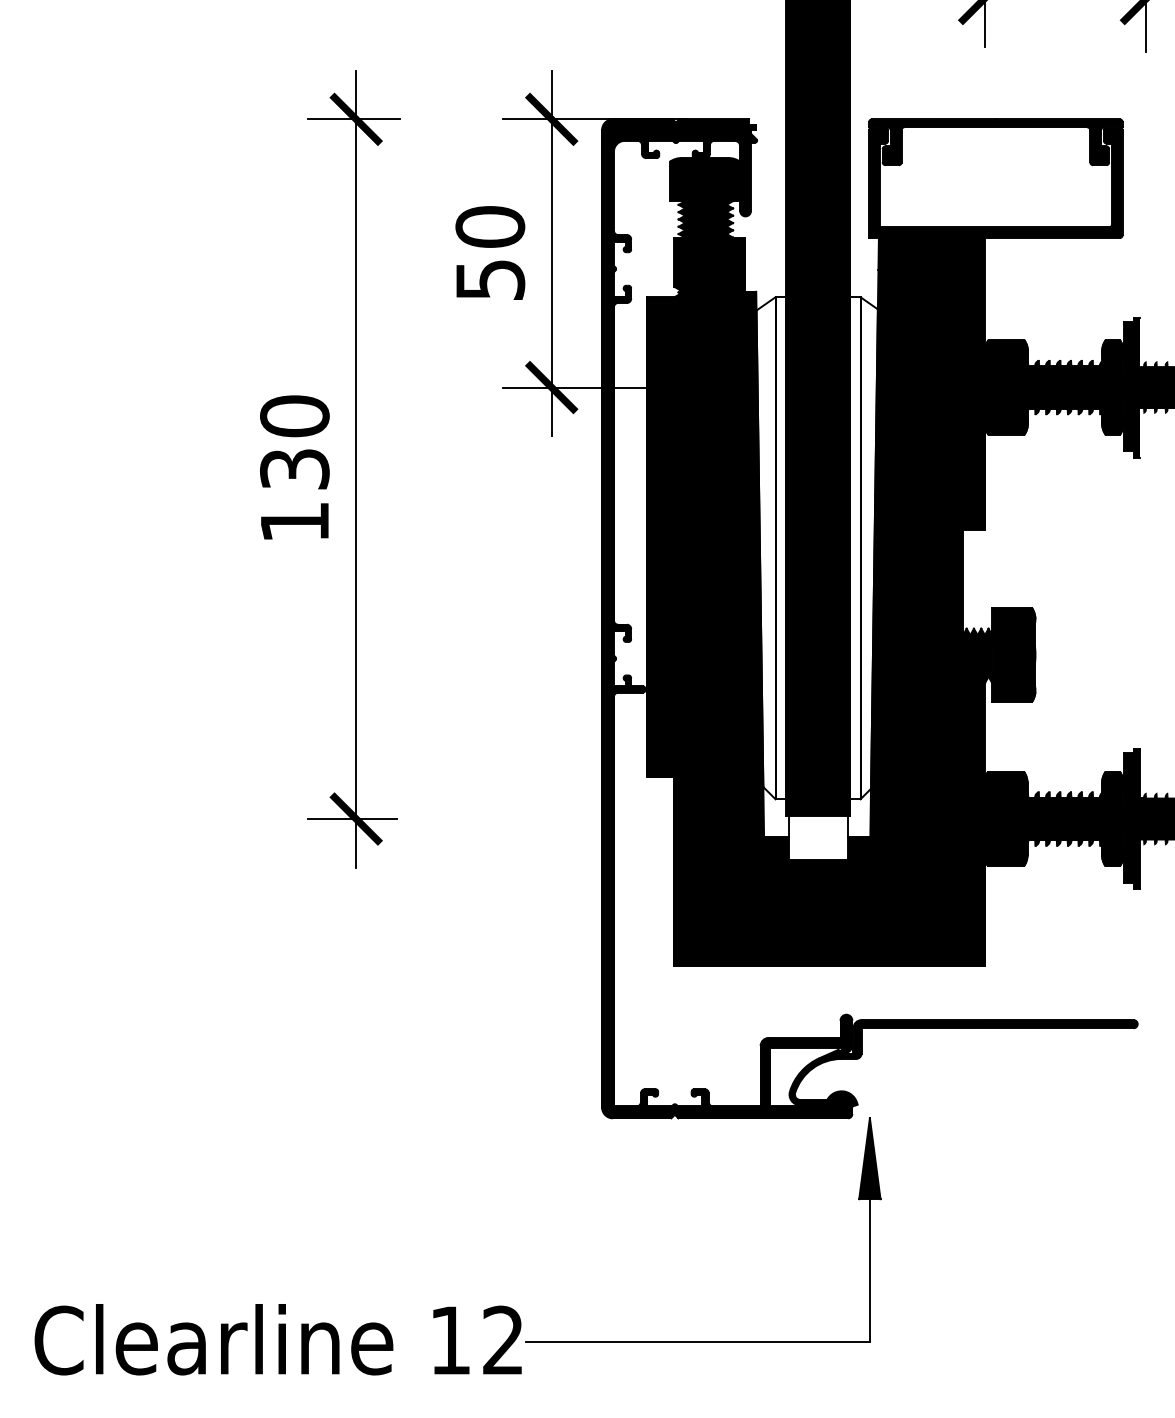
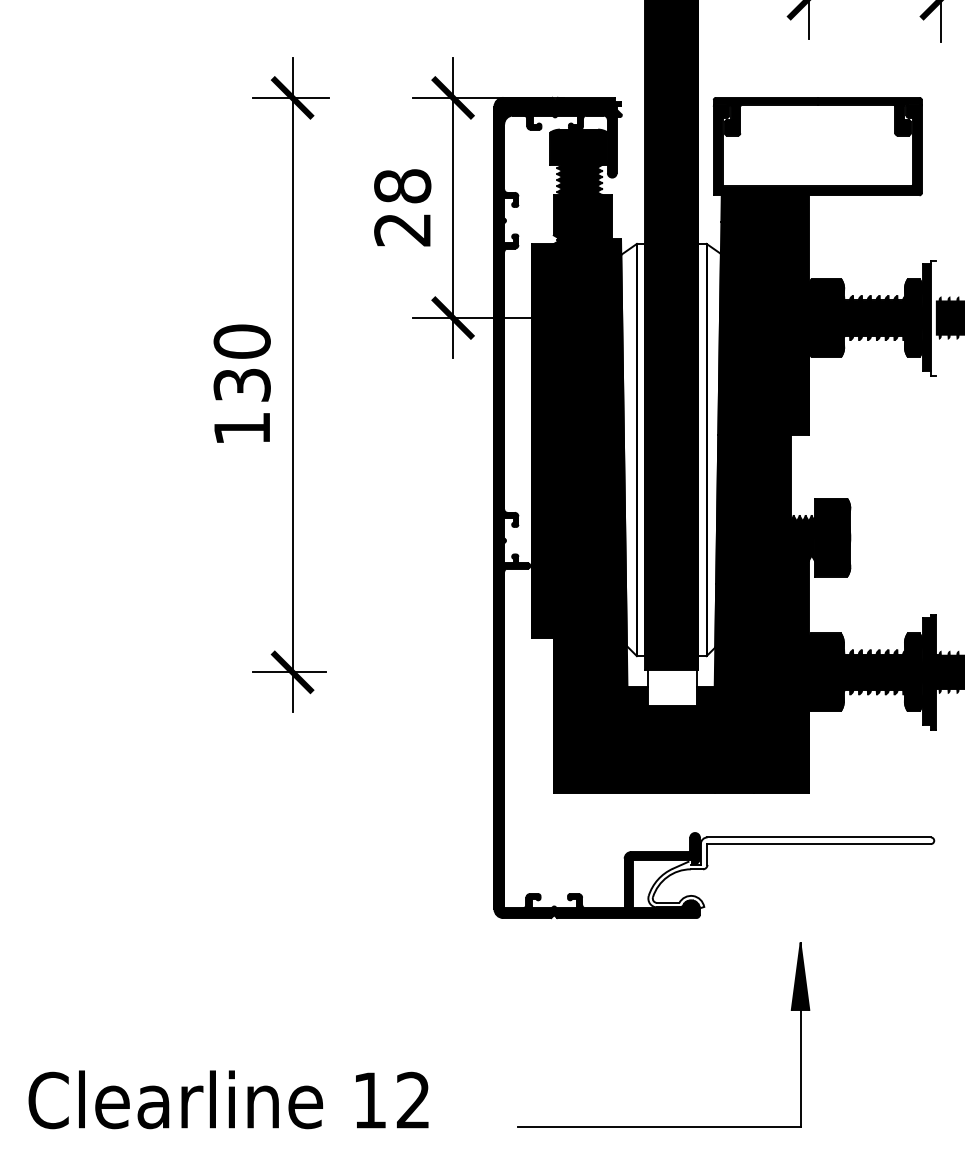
text: (490, 253) -> (402, 208), 50 -> 28
fill: (1136, 387) -> (933, 318), removed
fill: (963, 1063) -> (791, 873), removed
part: (703, 1341) -> (663, 1126), moved

